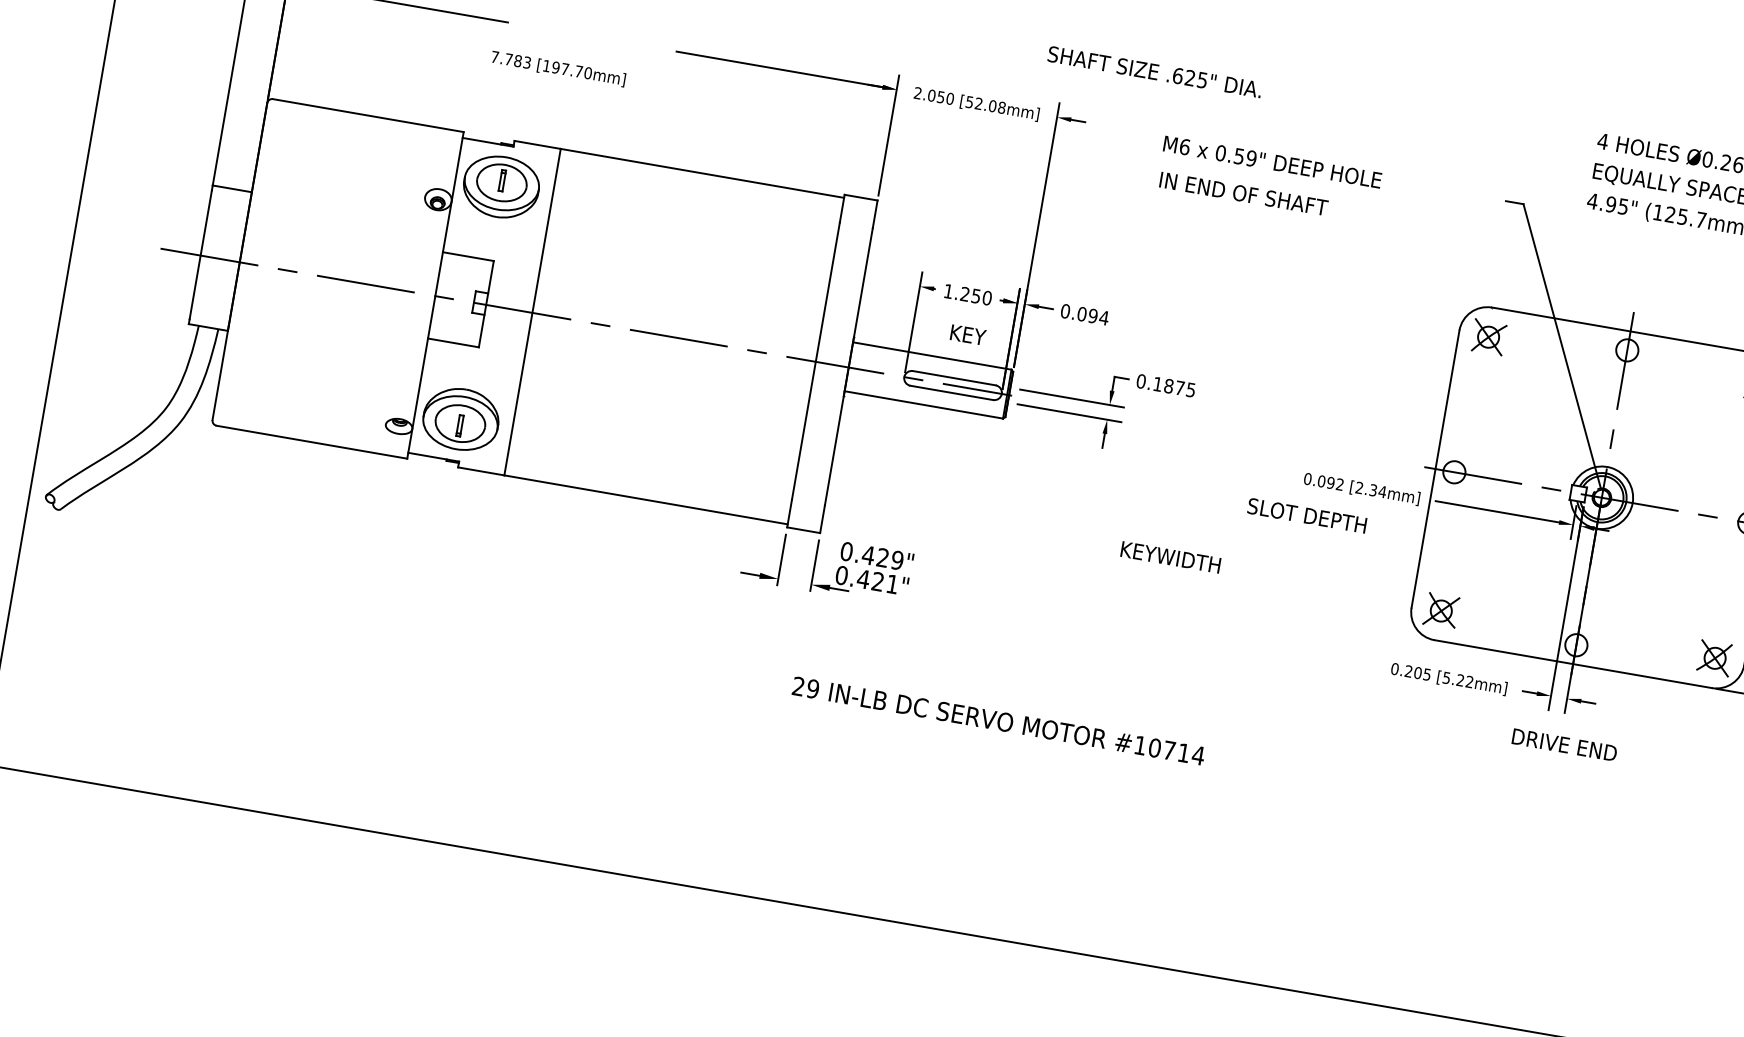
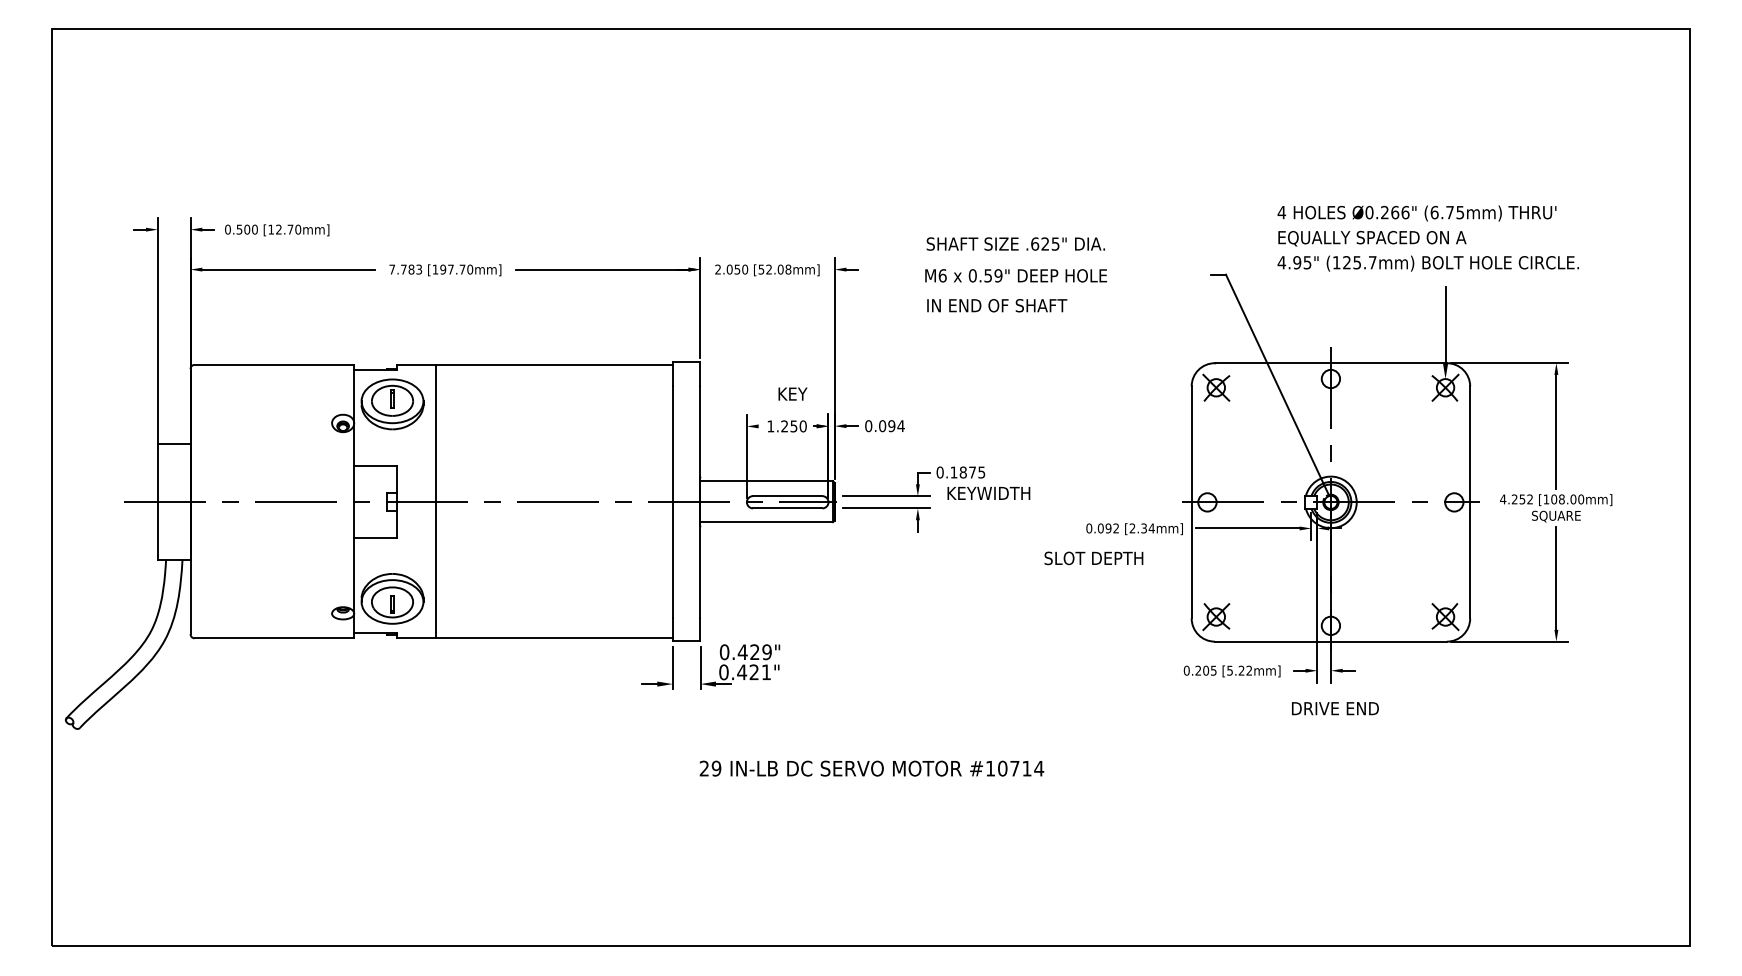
text: (558, 69) -> (445, 270), moved
text: (1154, 71) -> (1015, 243), moved
text: (967, 334) -> (792, 393), moved
text: (1170, 557) -> (988, 493), moved

